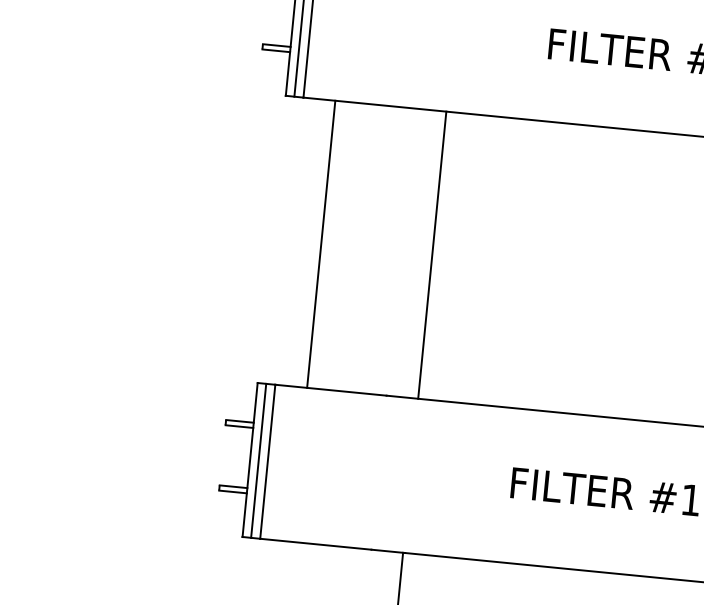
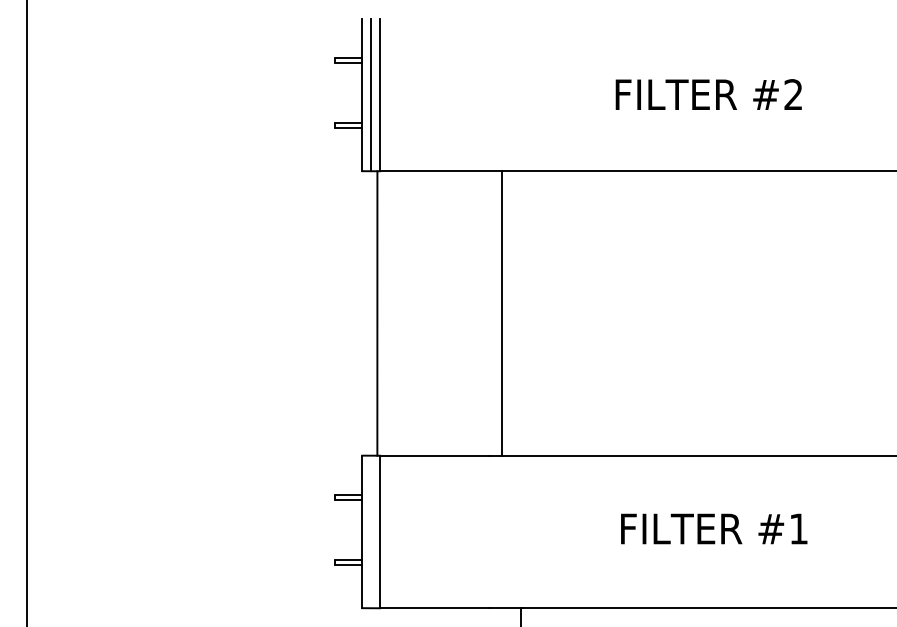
line: (321, 244) -> (377, 313), moved
line: (432, 255) -> (502, 313), moved
line: (258, 460) -> (370, 531), removed

